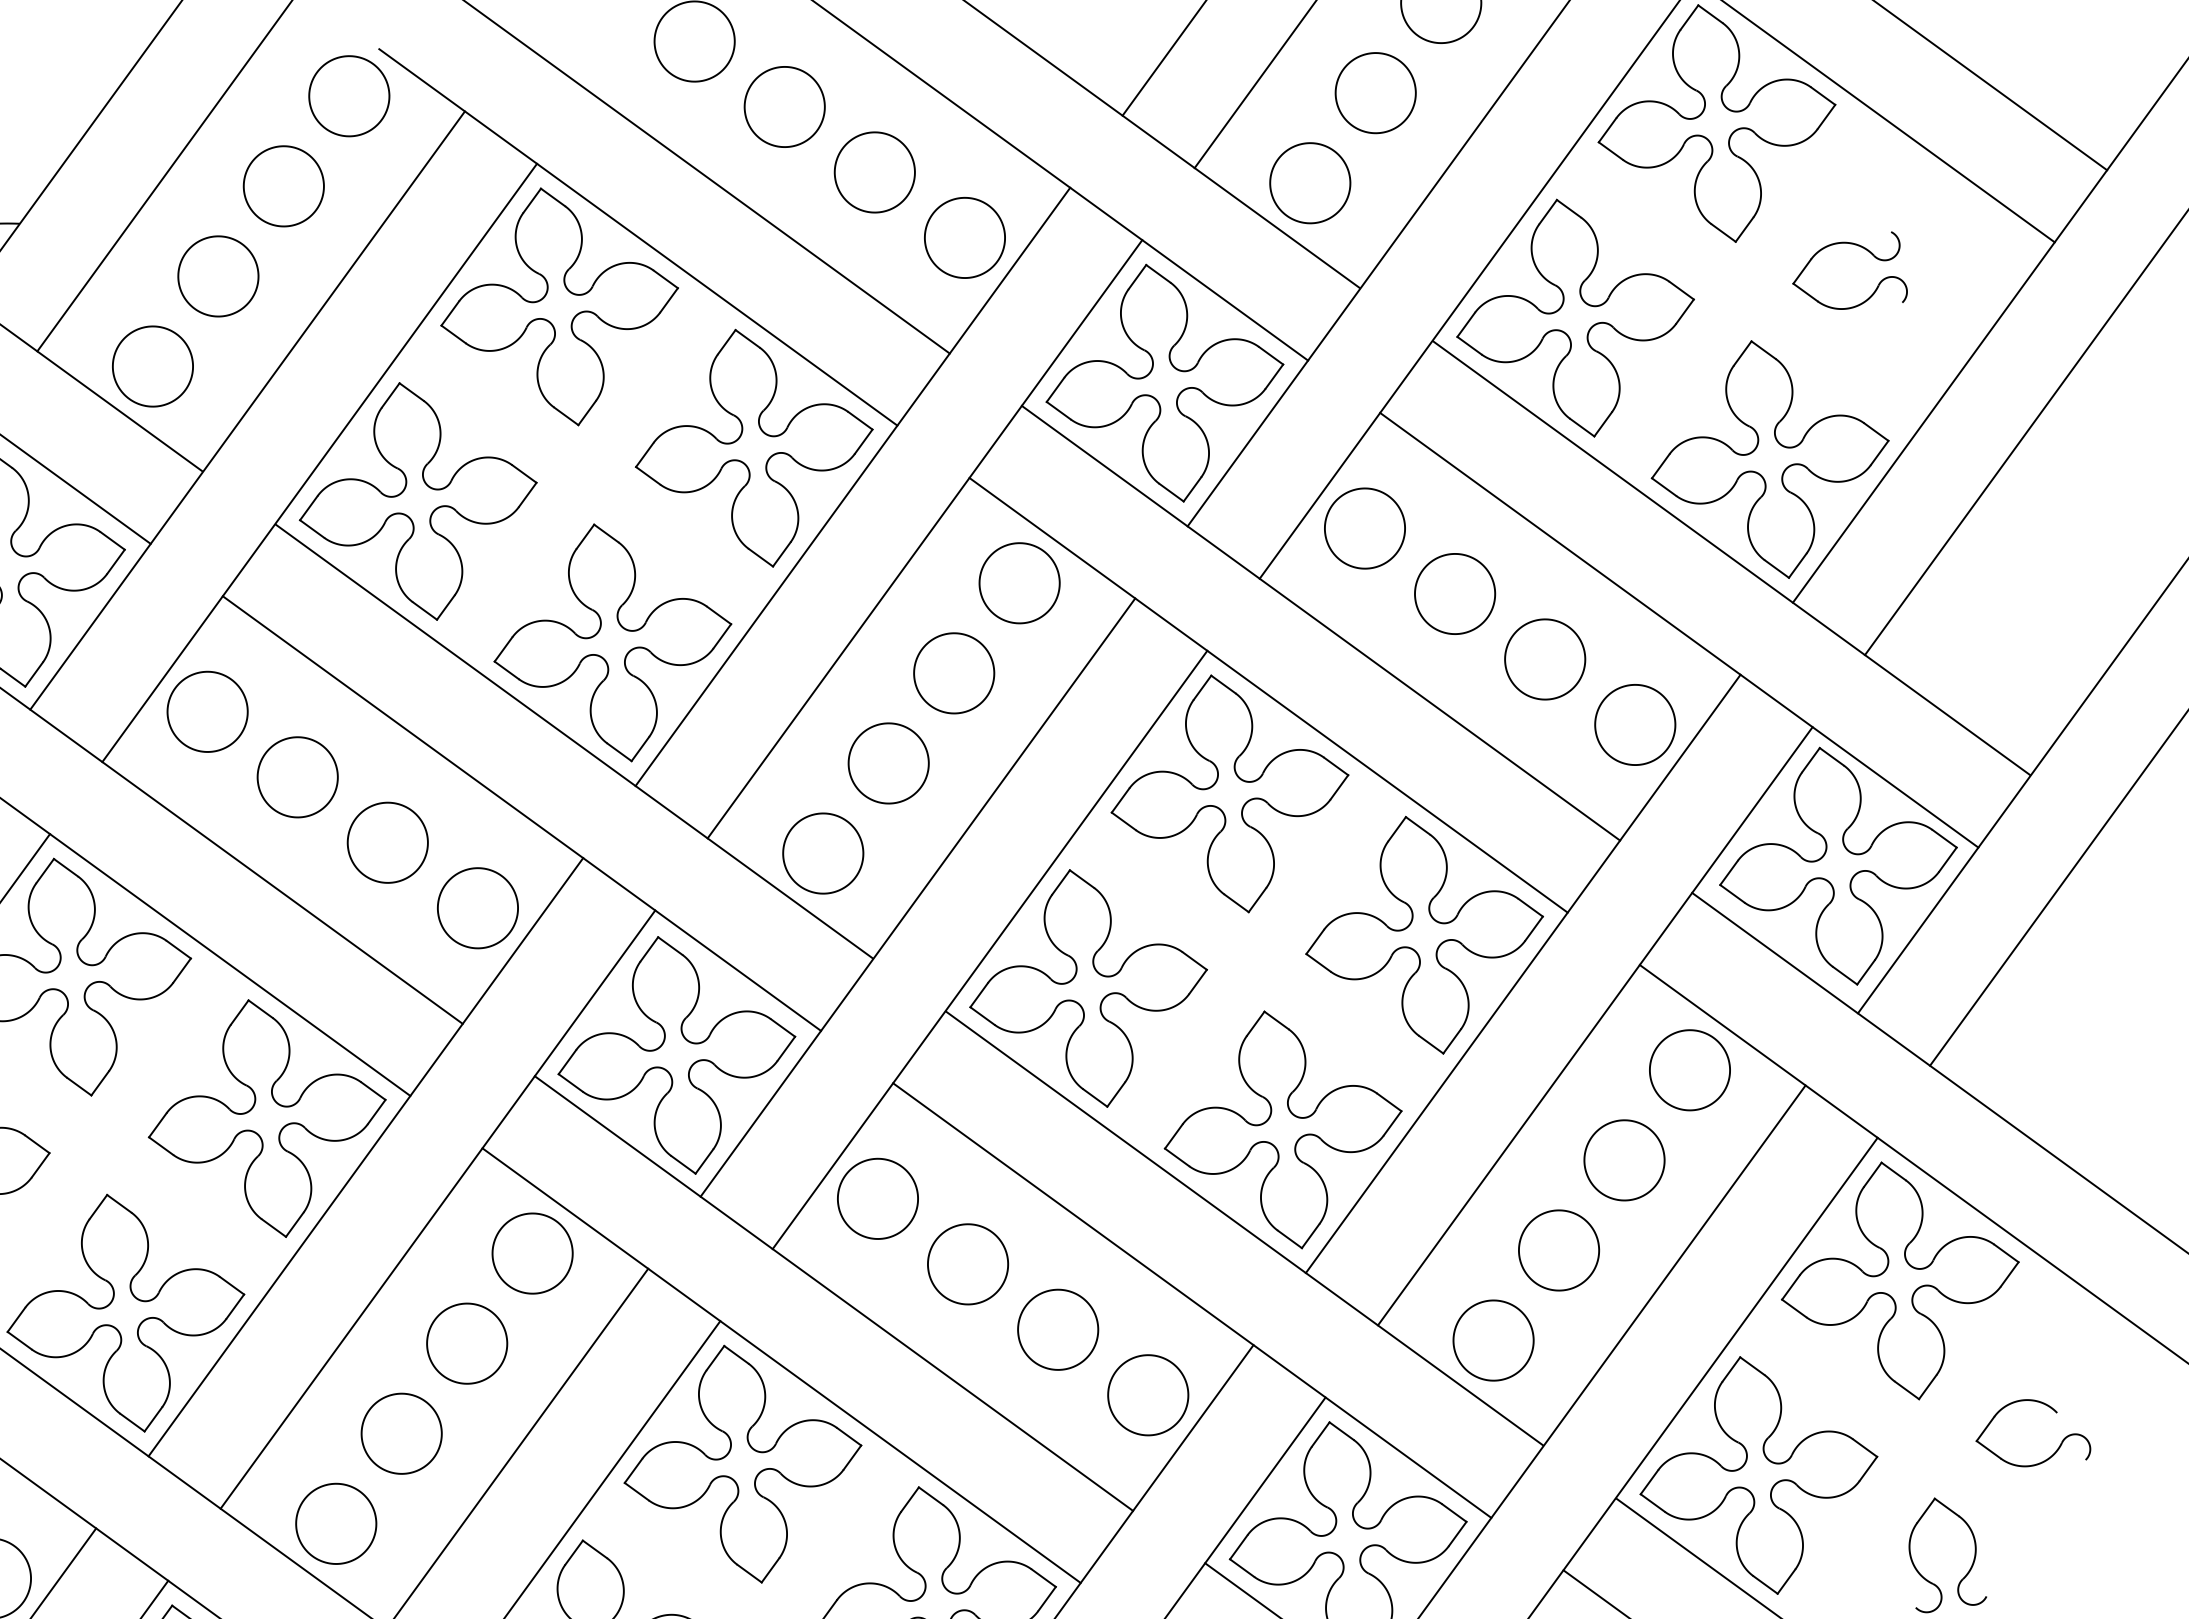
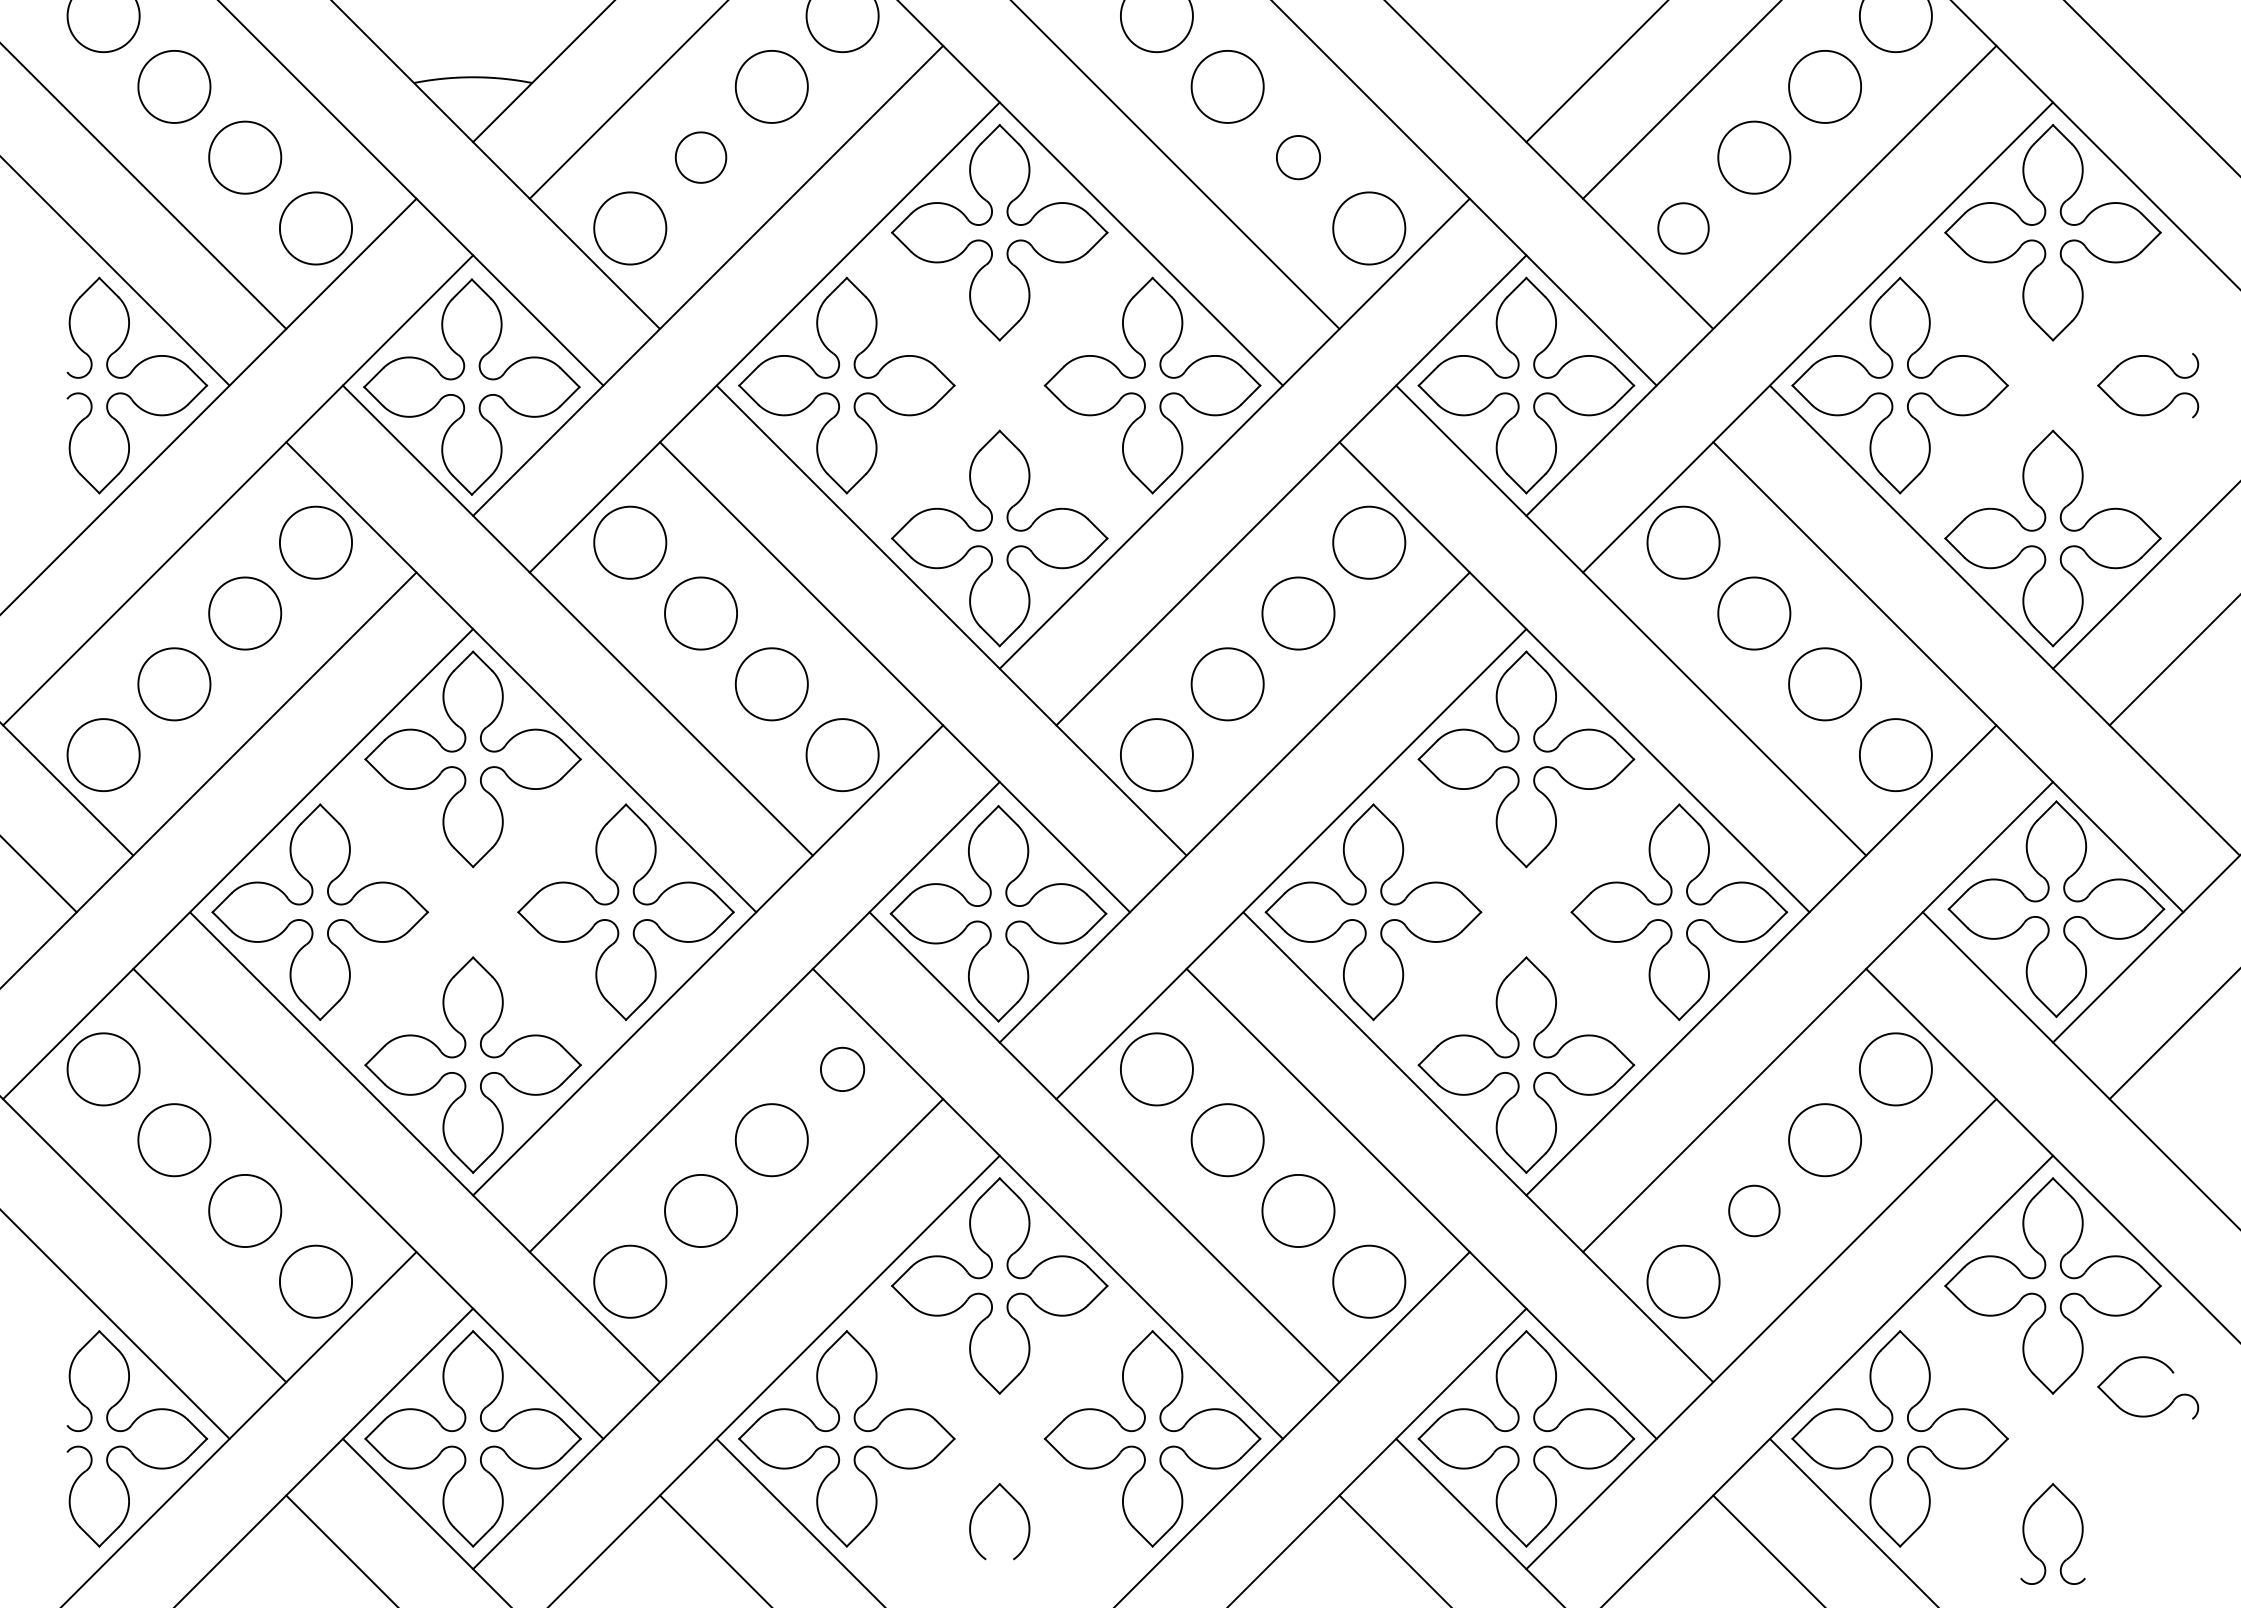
part: (874, 172) -> (1298, 157), size x0.6
part: (1310, 183) -> (1683, 228), size x0.7
part: (217, 276) -> (700, 157), size x0.7
part: (1559, 1249) -> (1754, 1210), size x0.7
part: (532, 1253) -> (842, 1069), size x0.6
part: (2053, 1453) -> (2164, 1408), moved

